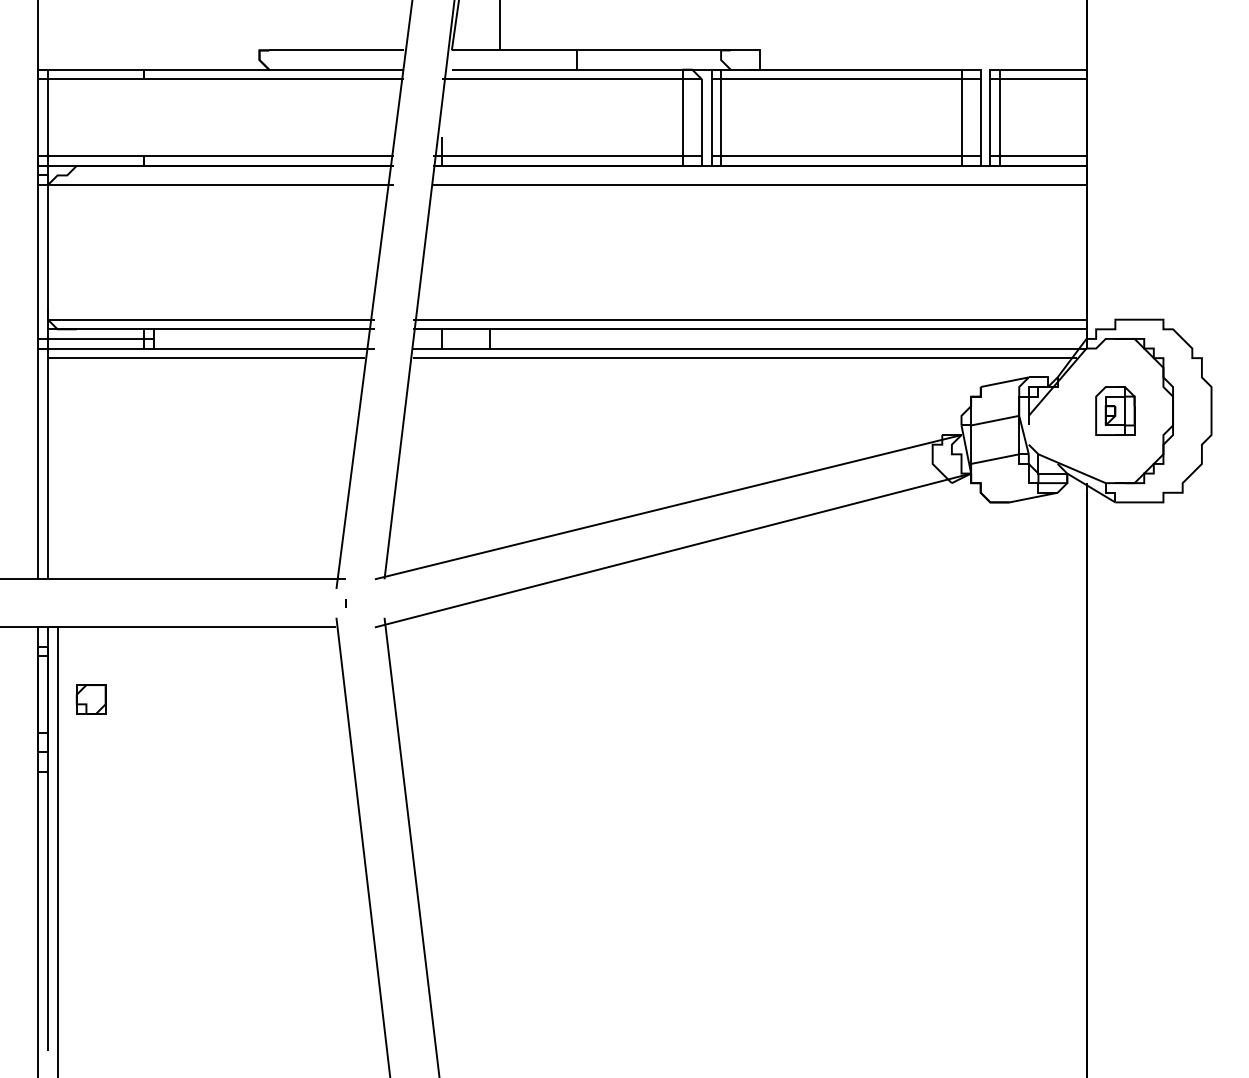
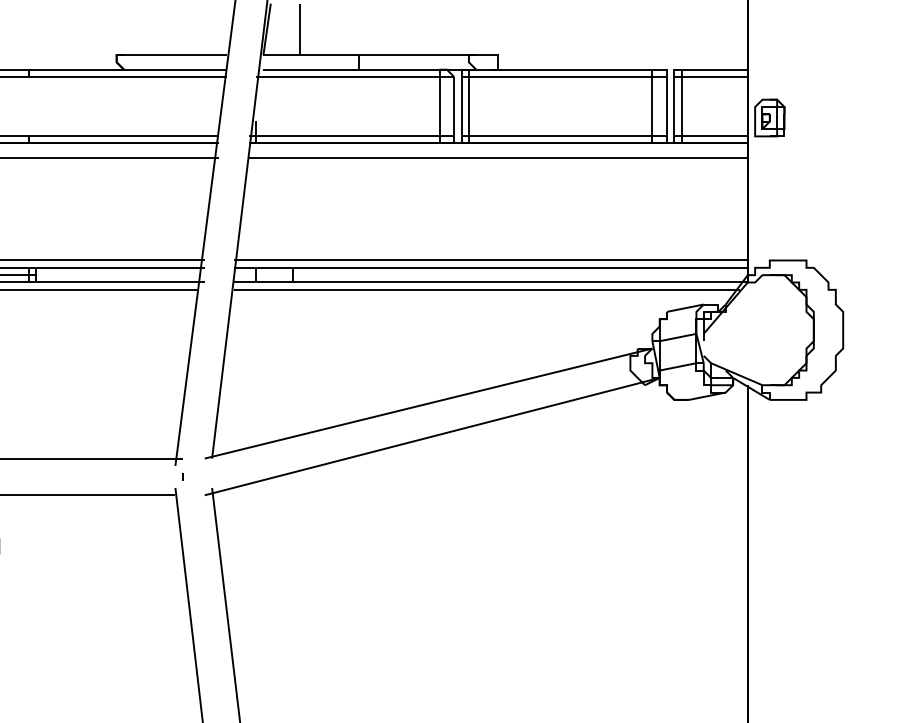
part: (1115, 410) -> (769, 117), moved

